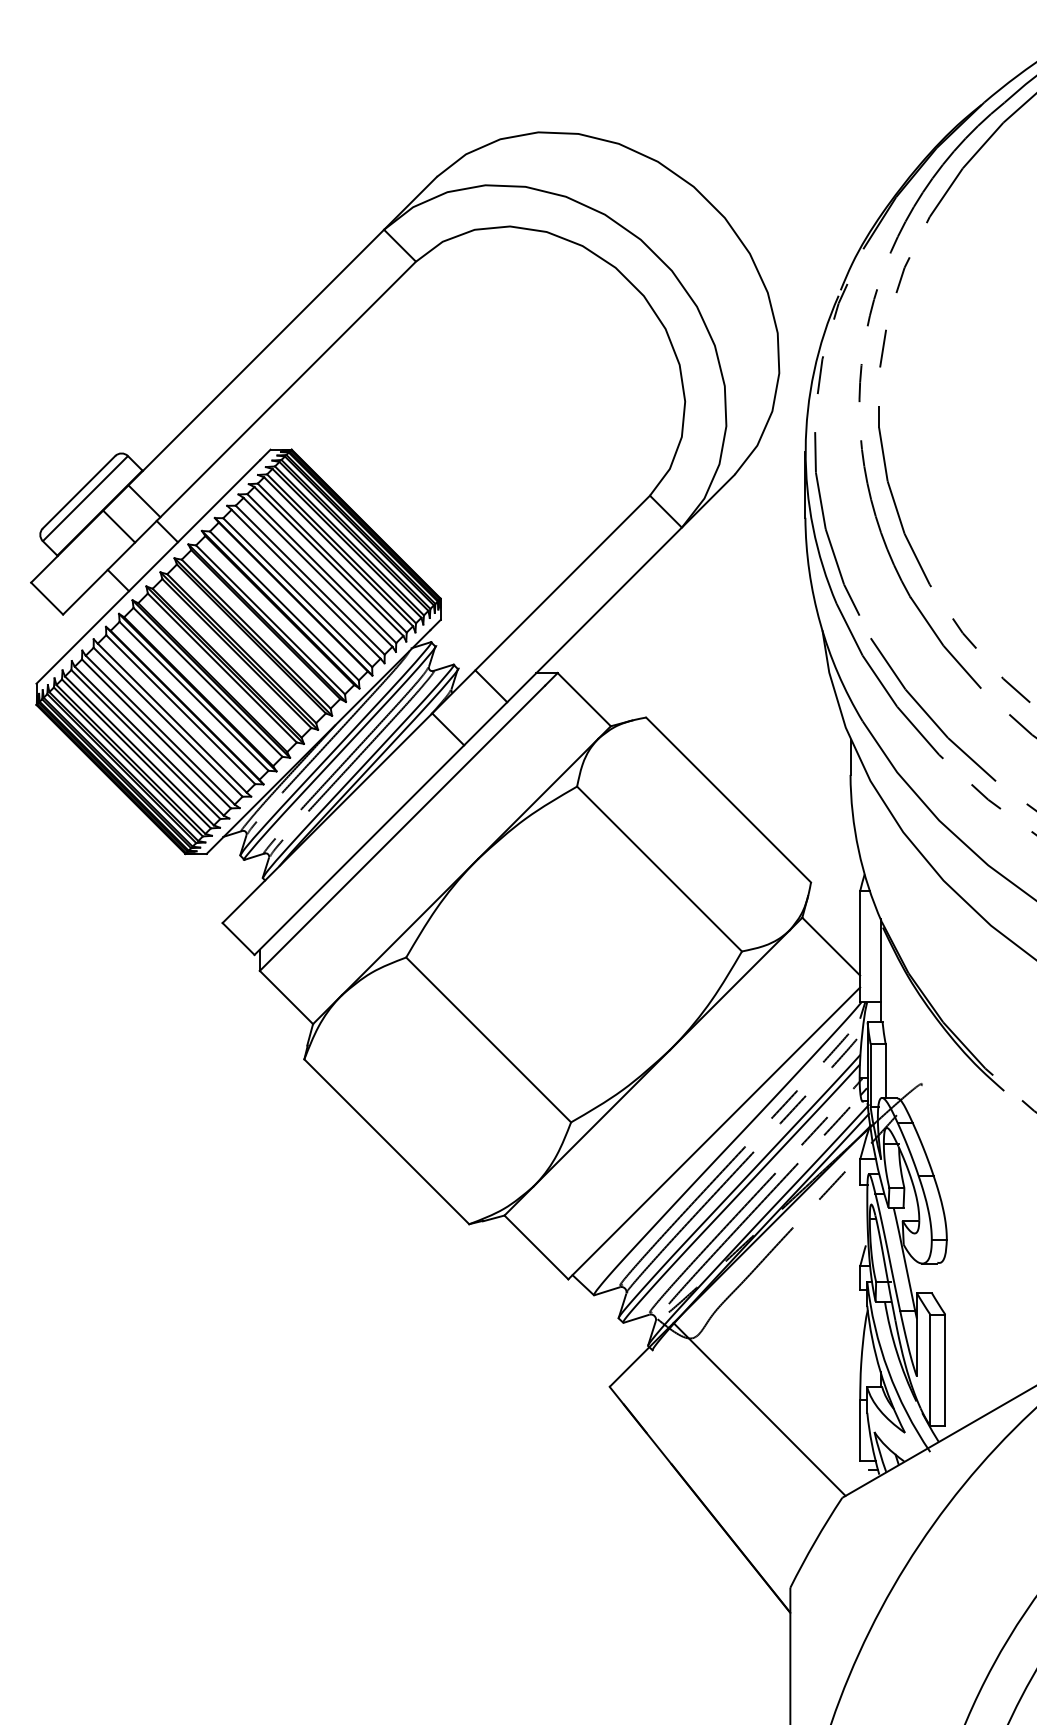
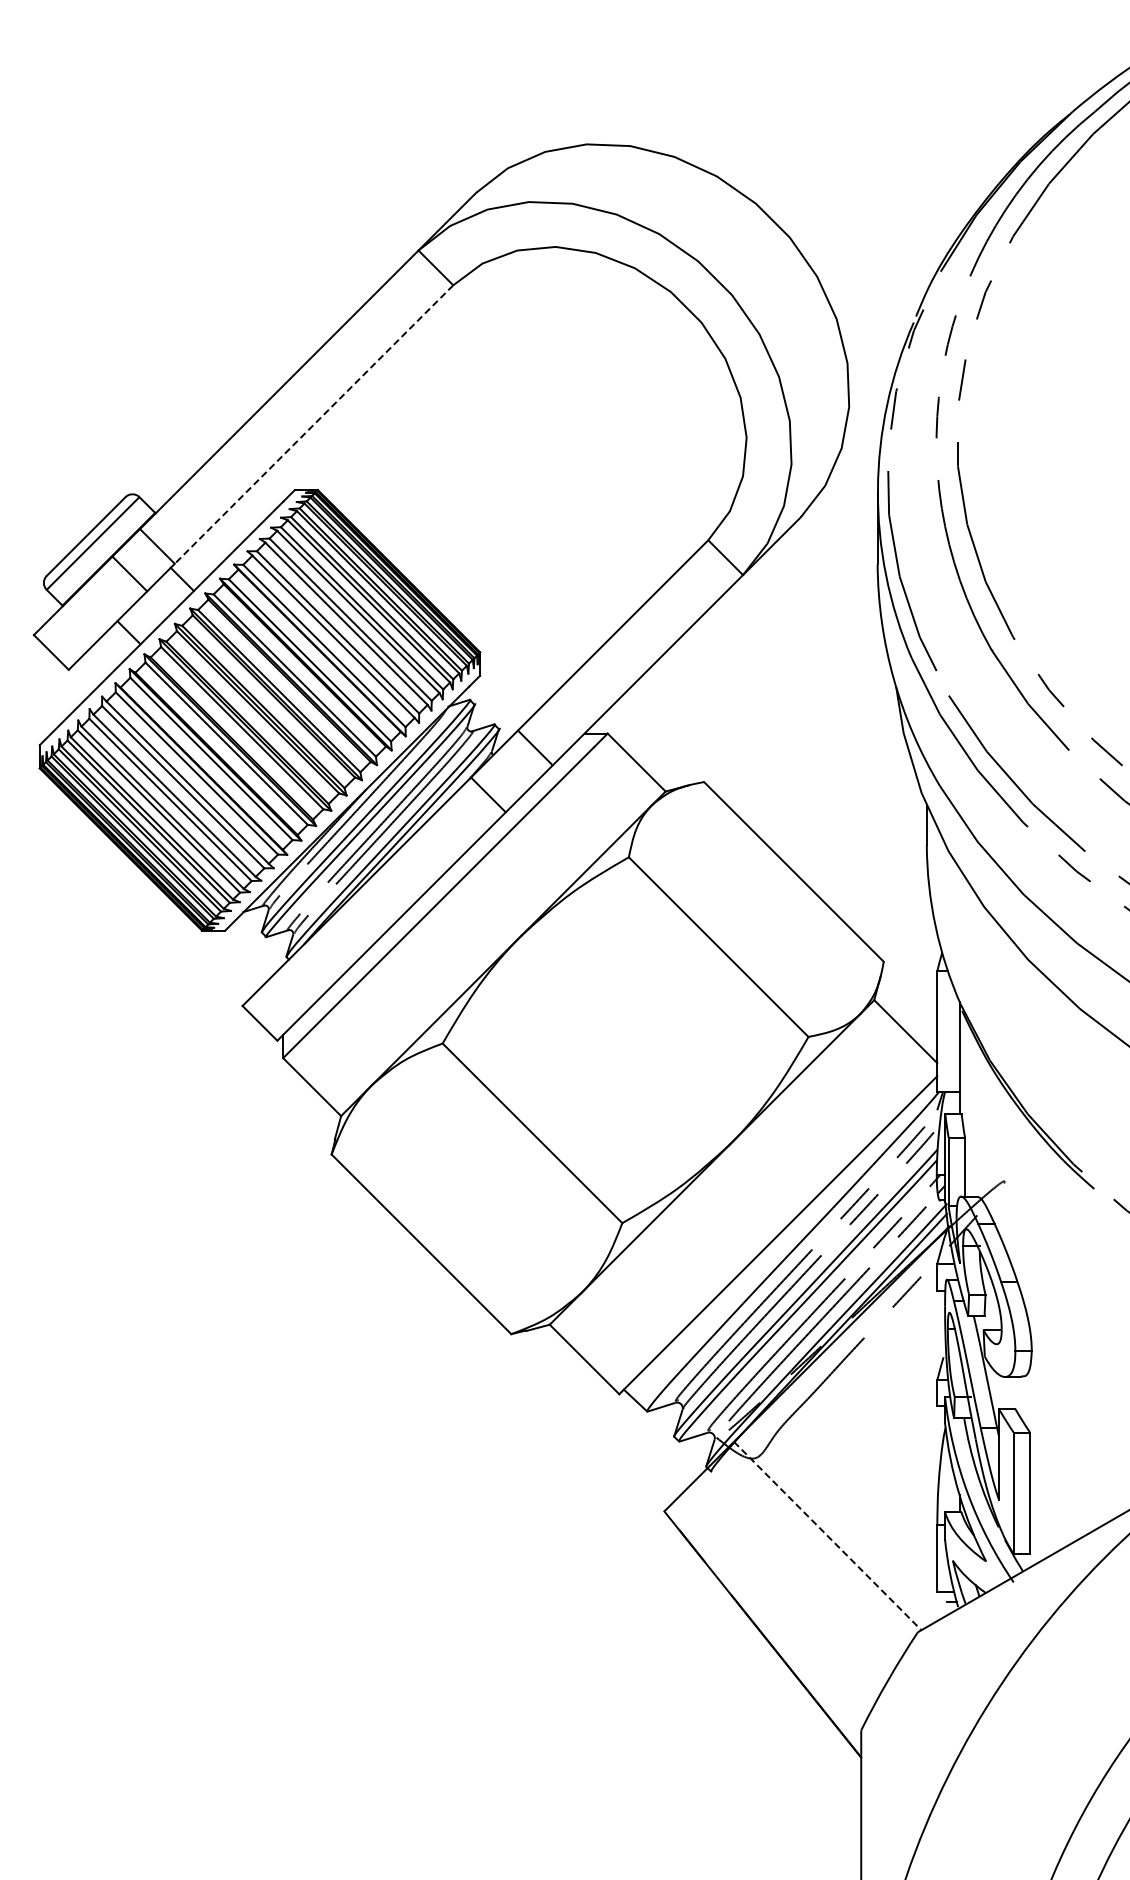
line: (288, 389) -> (314, 424), solid -> dashed
line: (759, 1409) -> (827, 1536), solid -> dashed

